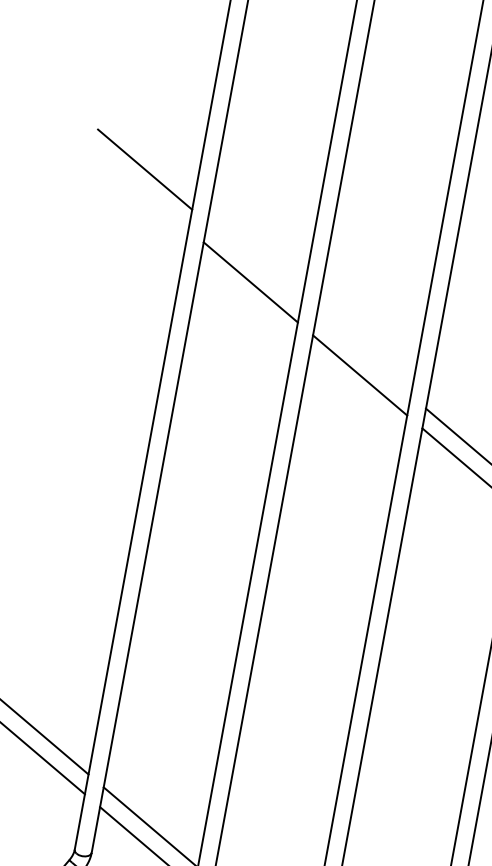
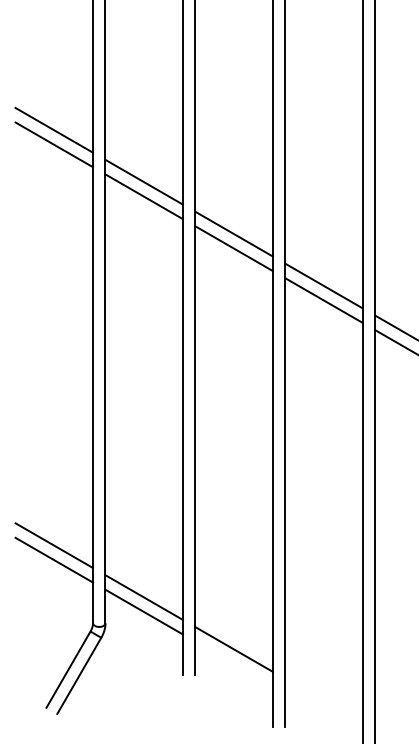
line: (141, 188) -> (54, 144), added
line: (253, 261) -> (143, 181), added
line: (363, 354) -> (233, 233), added

